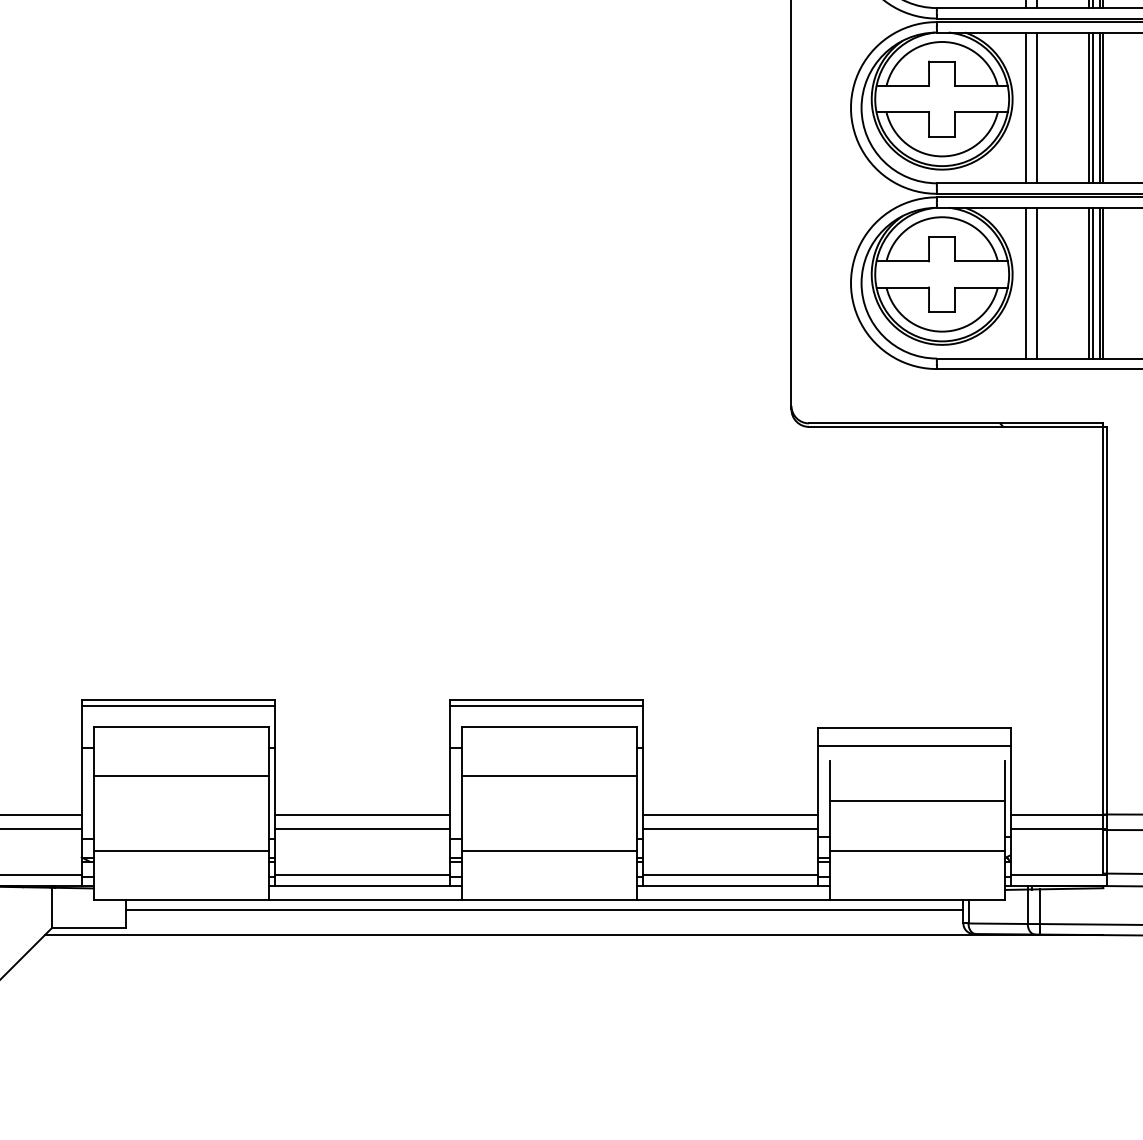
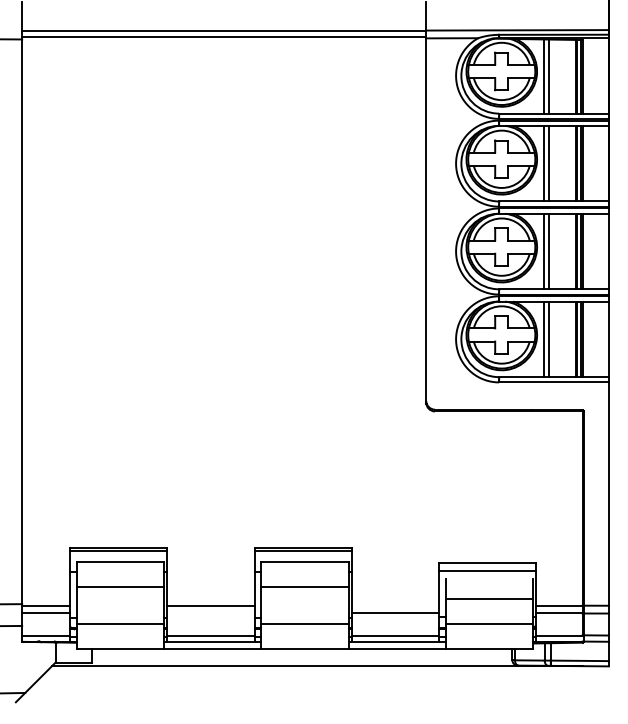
line: (730, 816) -> (395, 606), removed
line: (361, 830) -> (210, 613), removed
line: (544, 909) -> (302, 653), removed

